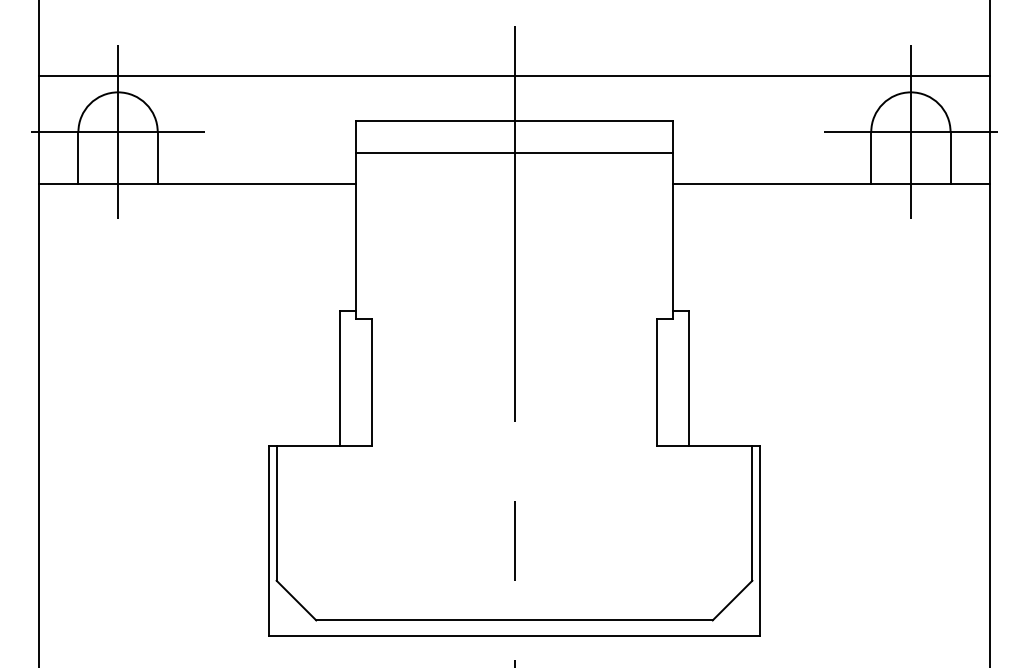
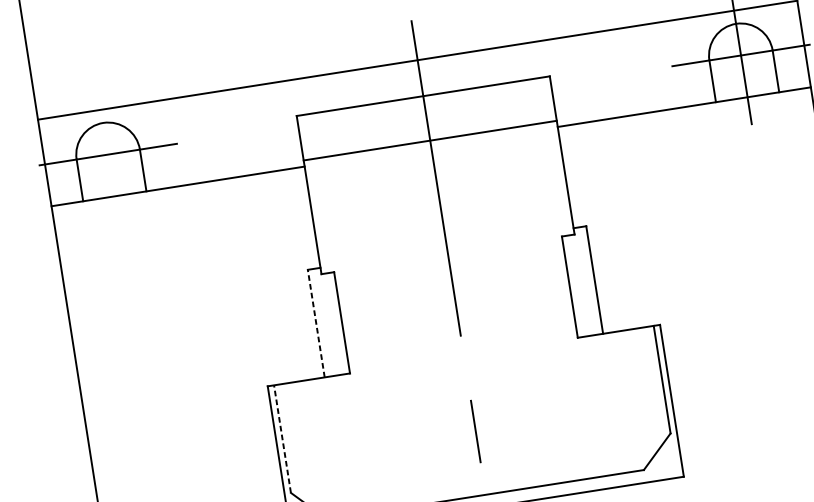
line: (118, 131) -> (108, 154), removed
line: (514, 152) -> (430, 140), moved
line: (340, 378) -> (316, 323), solid -> dashed
line: (276, 512) -> (282, 438), solid -> dashed

